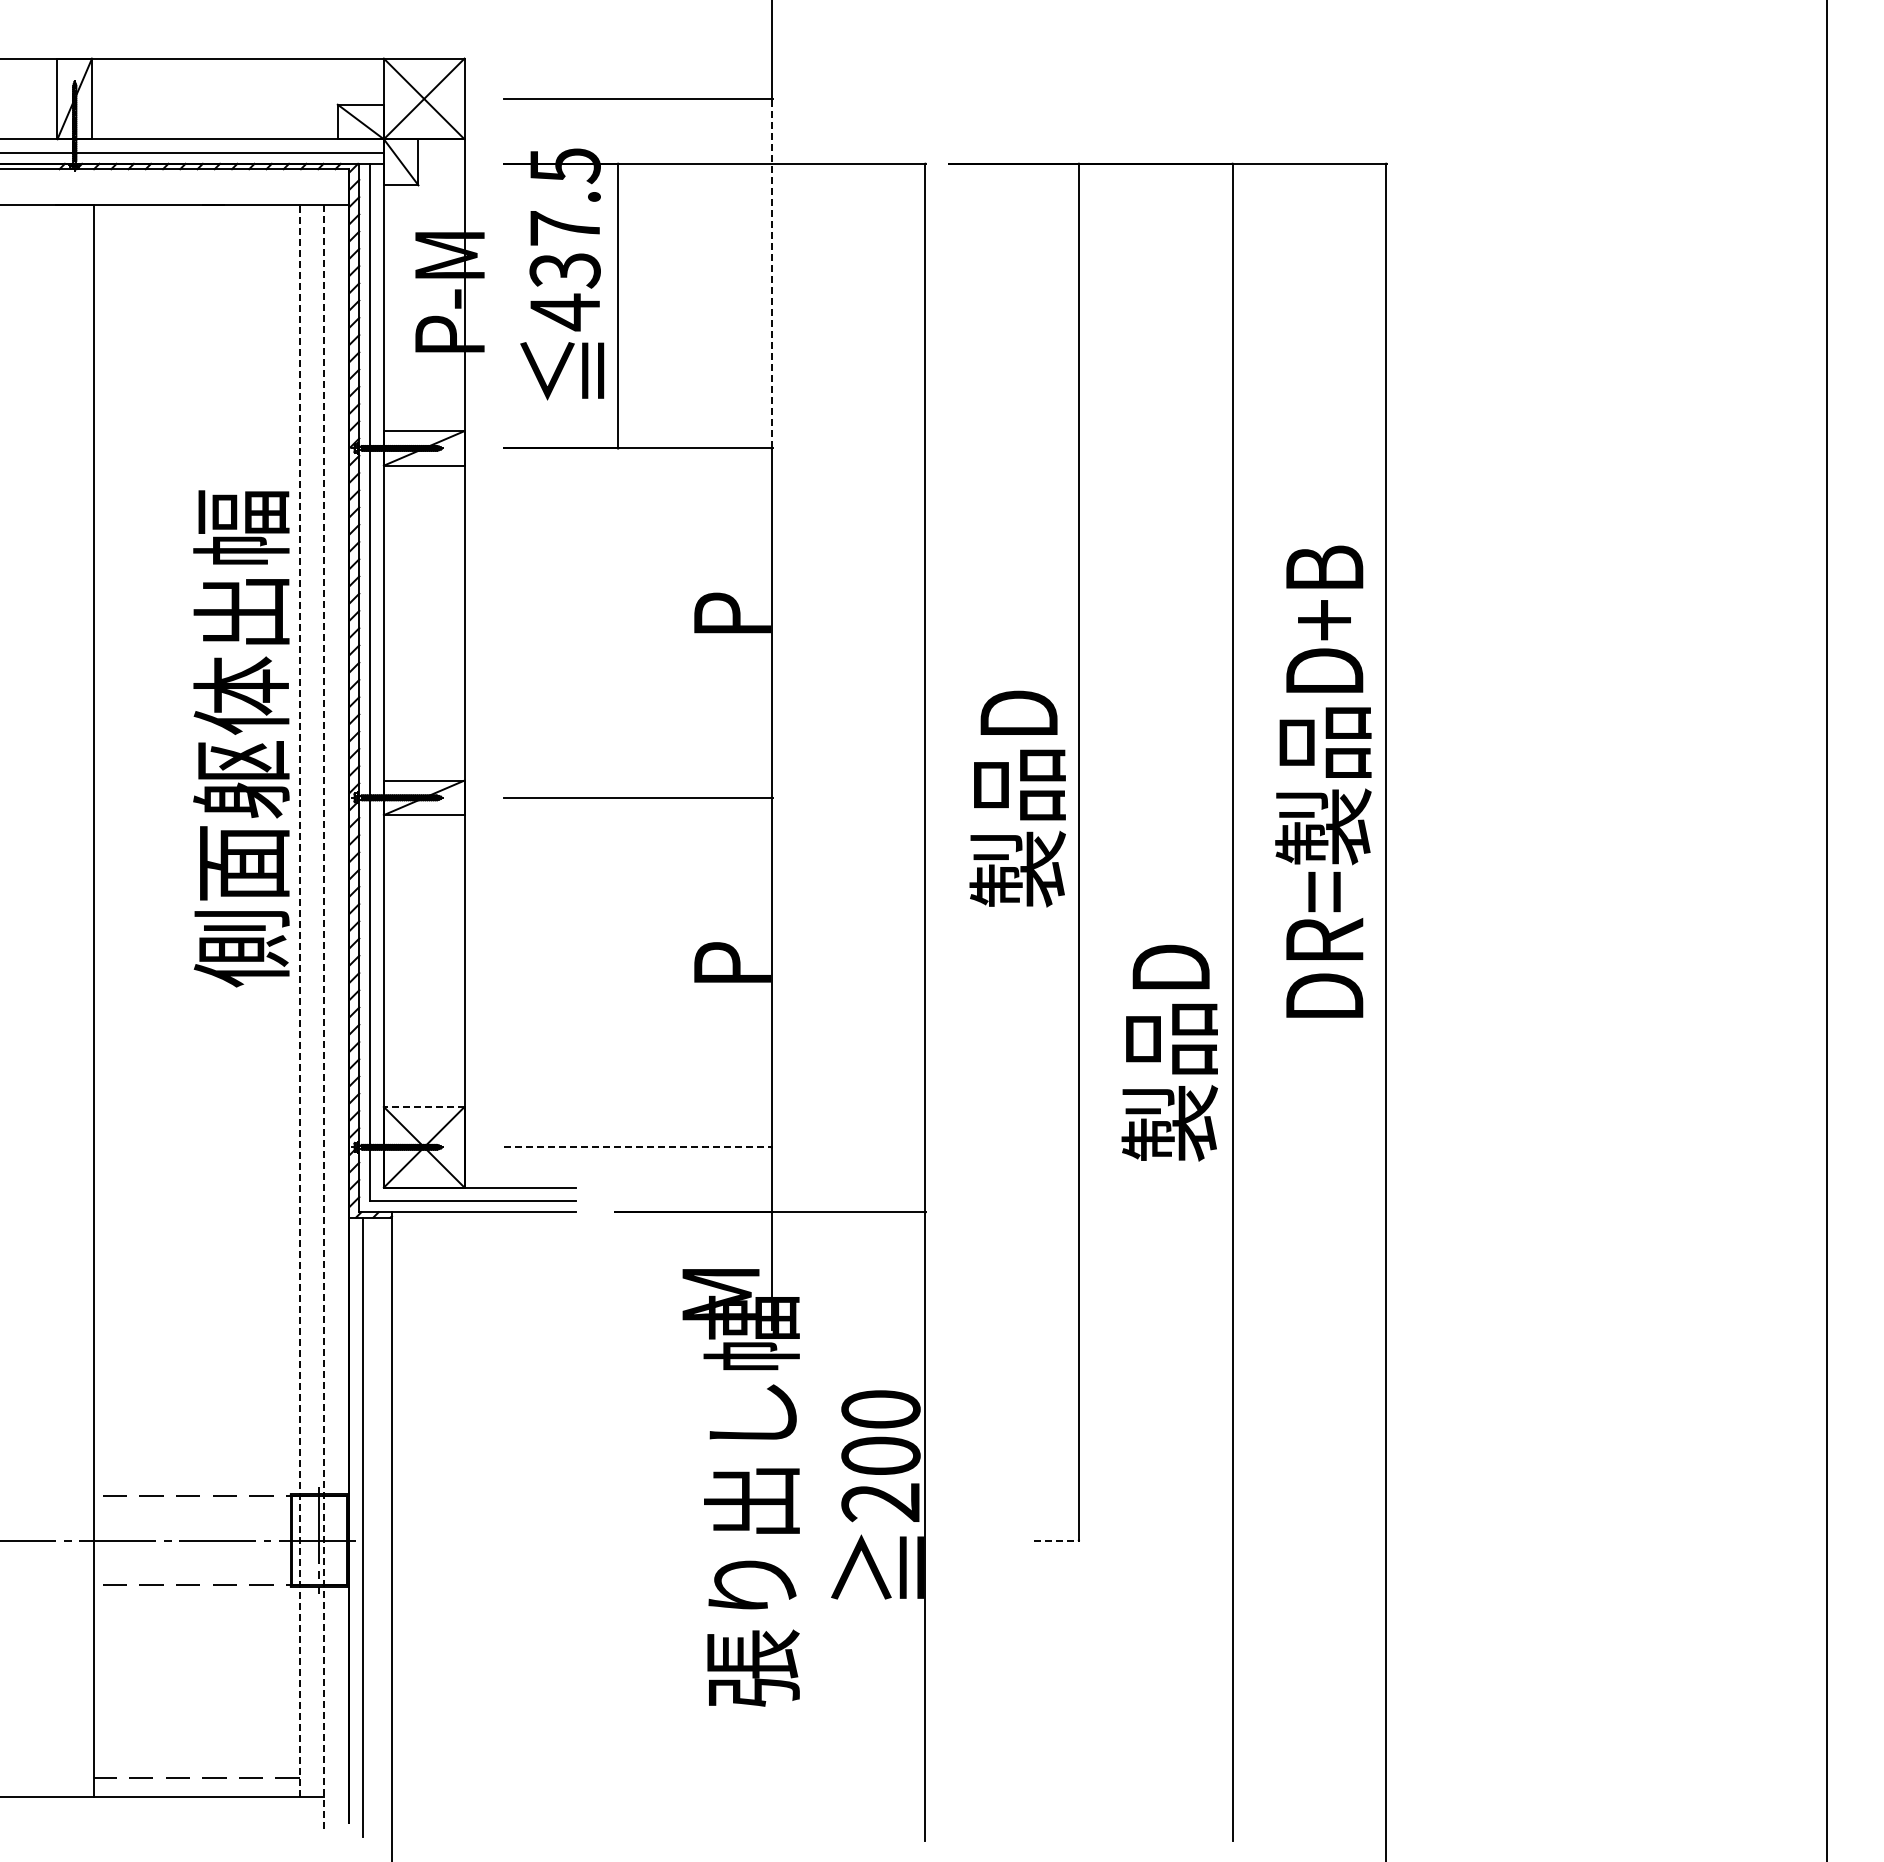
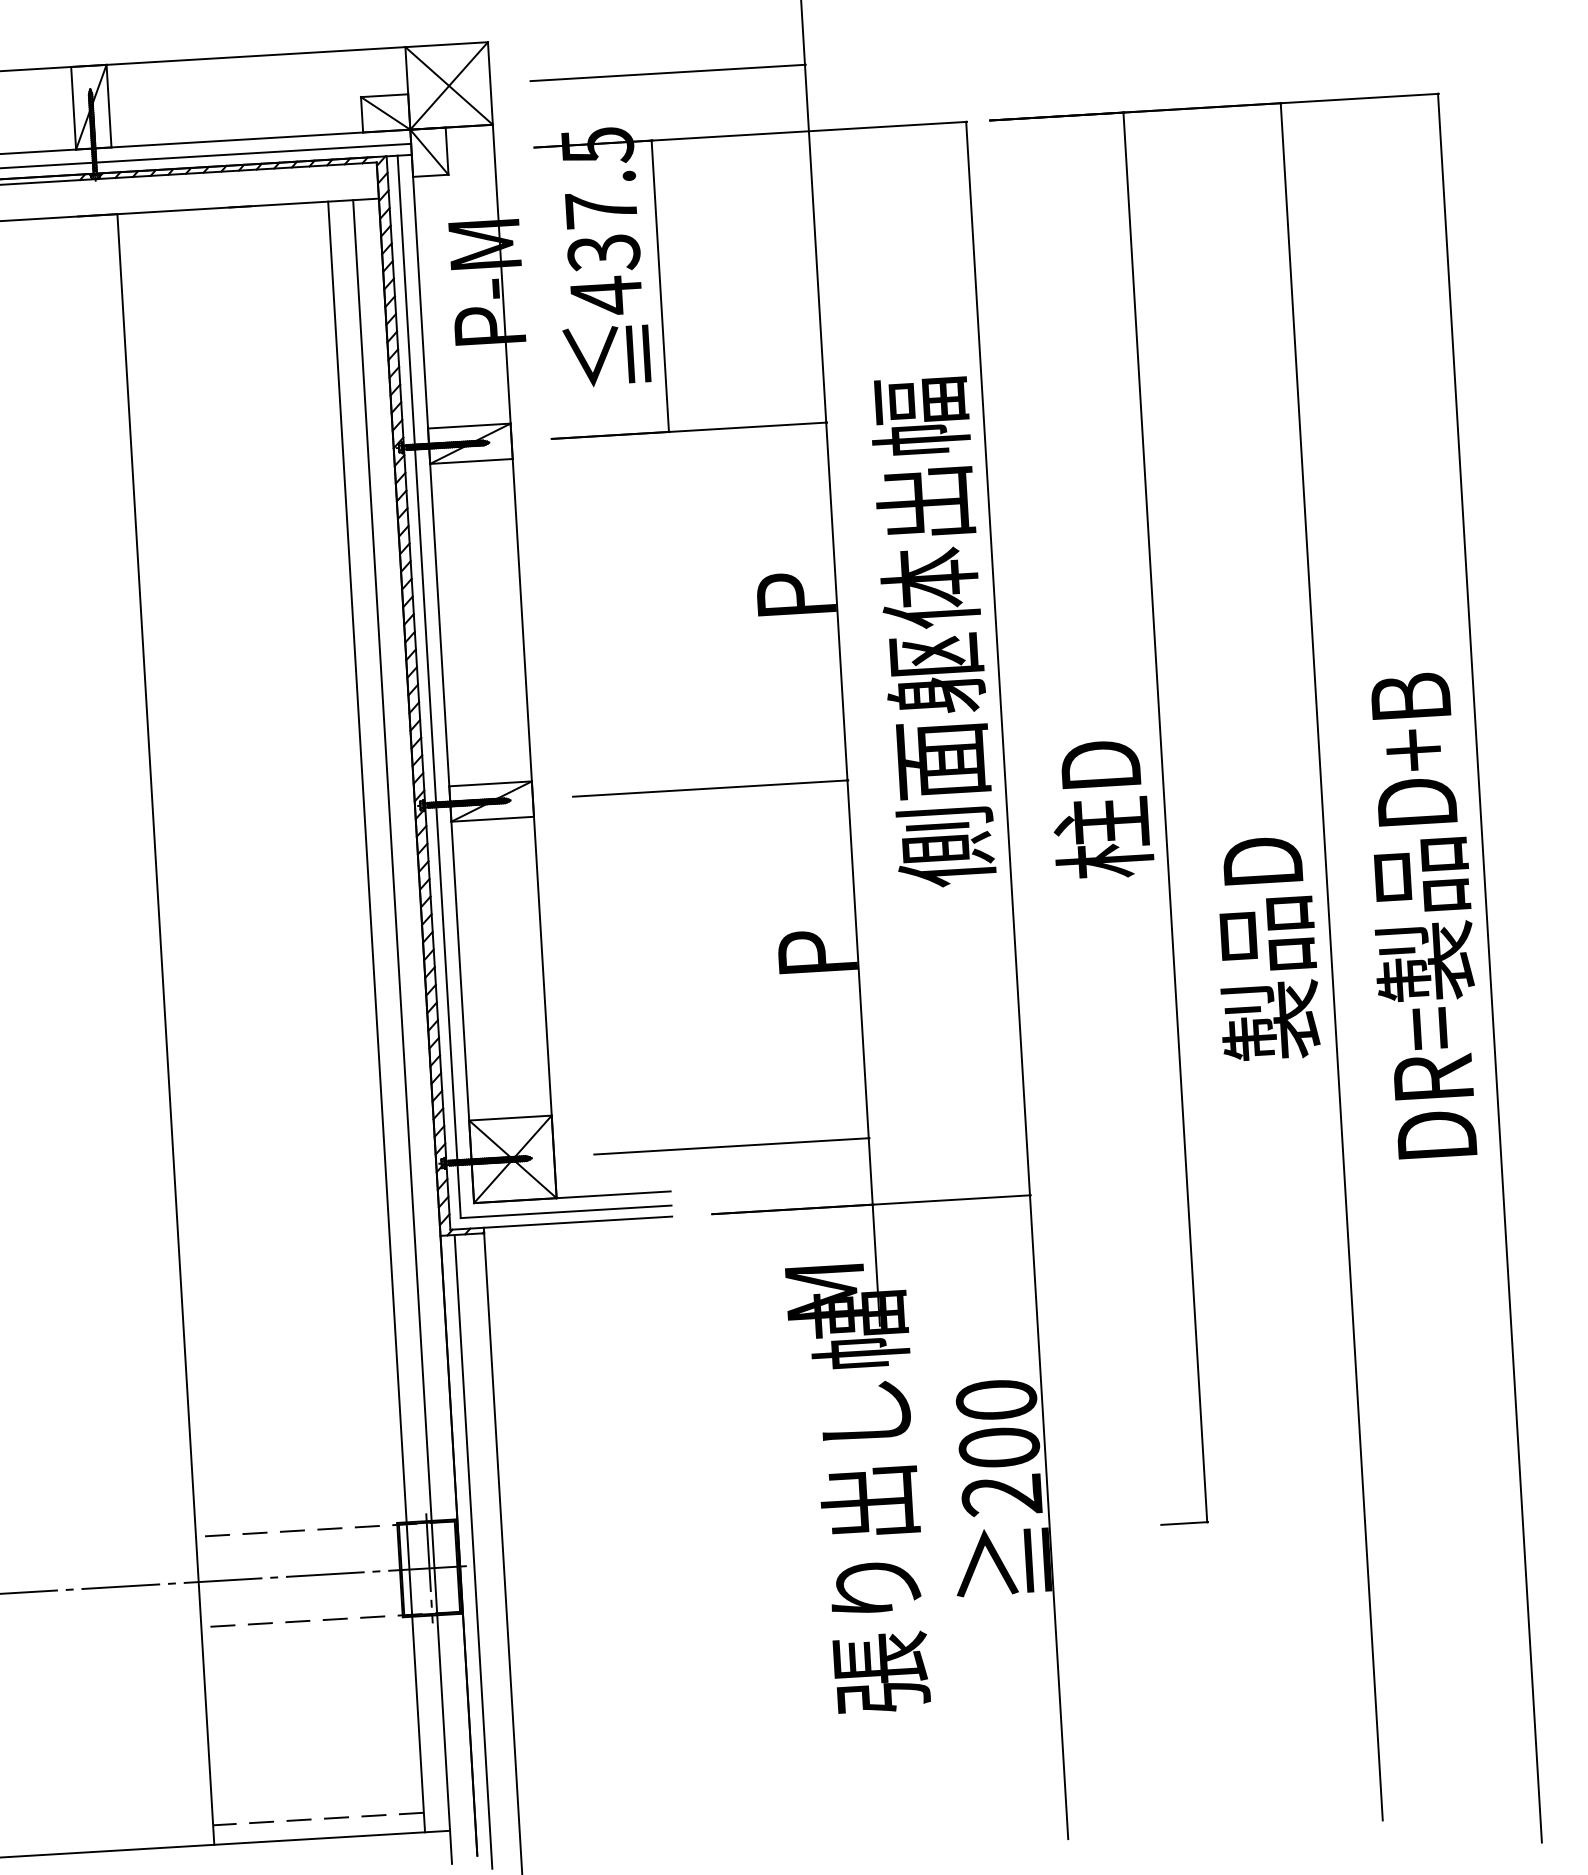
line: (771, 273) -> (815, 243), dashed -> solid
text: (241, 738) -> (932, 632), moved
text: (1323, 781) -> (1422, 915), moved
text: (1017, 799) -> (1099, 767), 製品D -> 柱D
line: (299, 1000) -> (376, 1016), dashed -> solid
line: (324, 1016) -> (402, 1031), dashed -> solid
text: (1169, 1052) -> (1266, 948), moved
line: (423, 1106) -> (509, 1117), dashed -> solid
line: (638, 1147) -> (732, 1146), dashed -> solid
line: (1056, 1540) -> (1184, 1523), dashed -> solid

